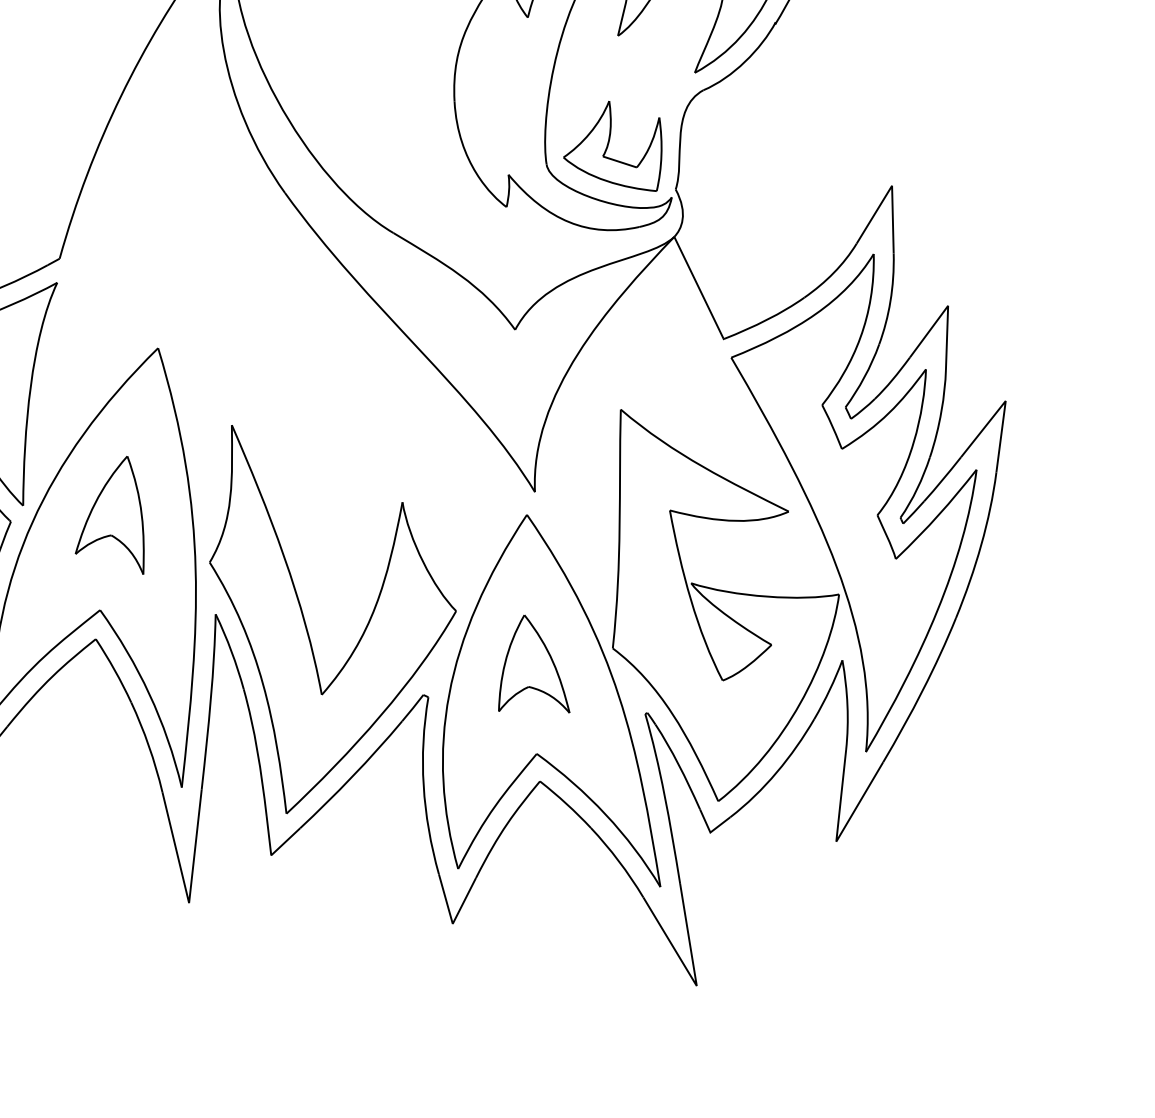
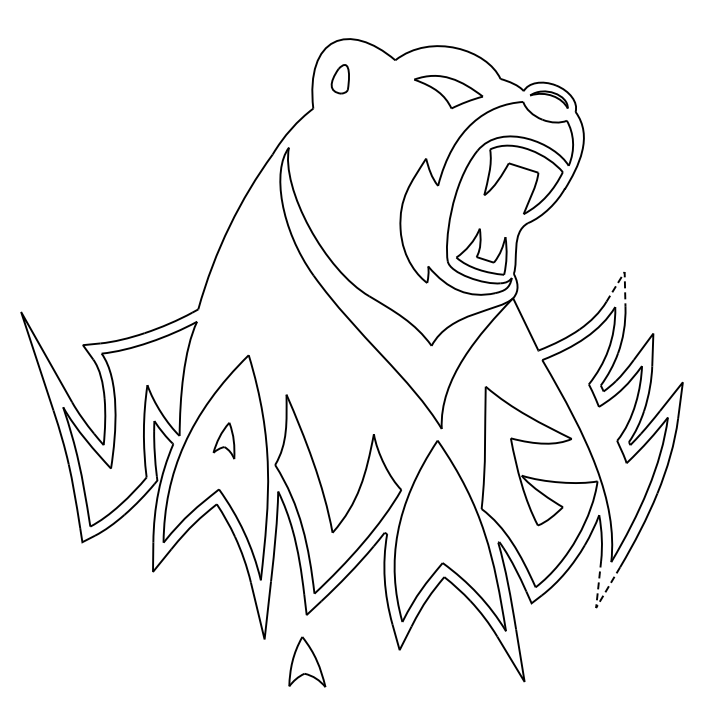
line: (891, 186) -> (624, 272), solid -> dashed
part: (108, 514) -> (223, 440), size x0.6
part: (534, 663) -> (307, 661), moved
line: (837, 842) -> (596, 608), solid -> dashed

